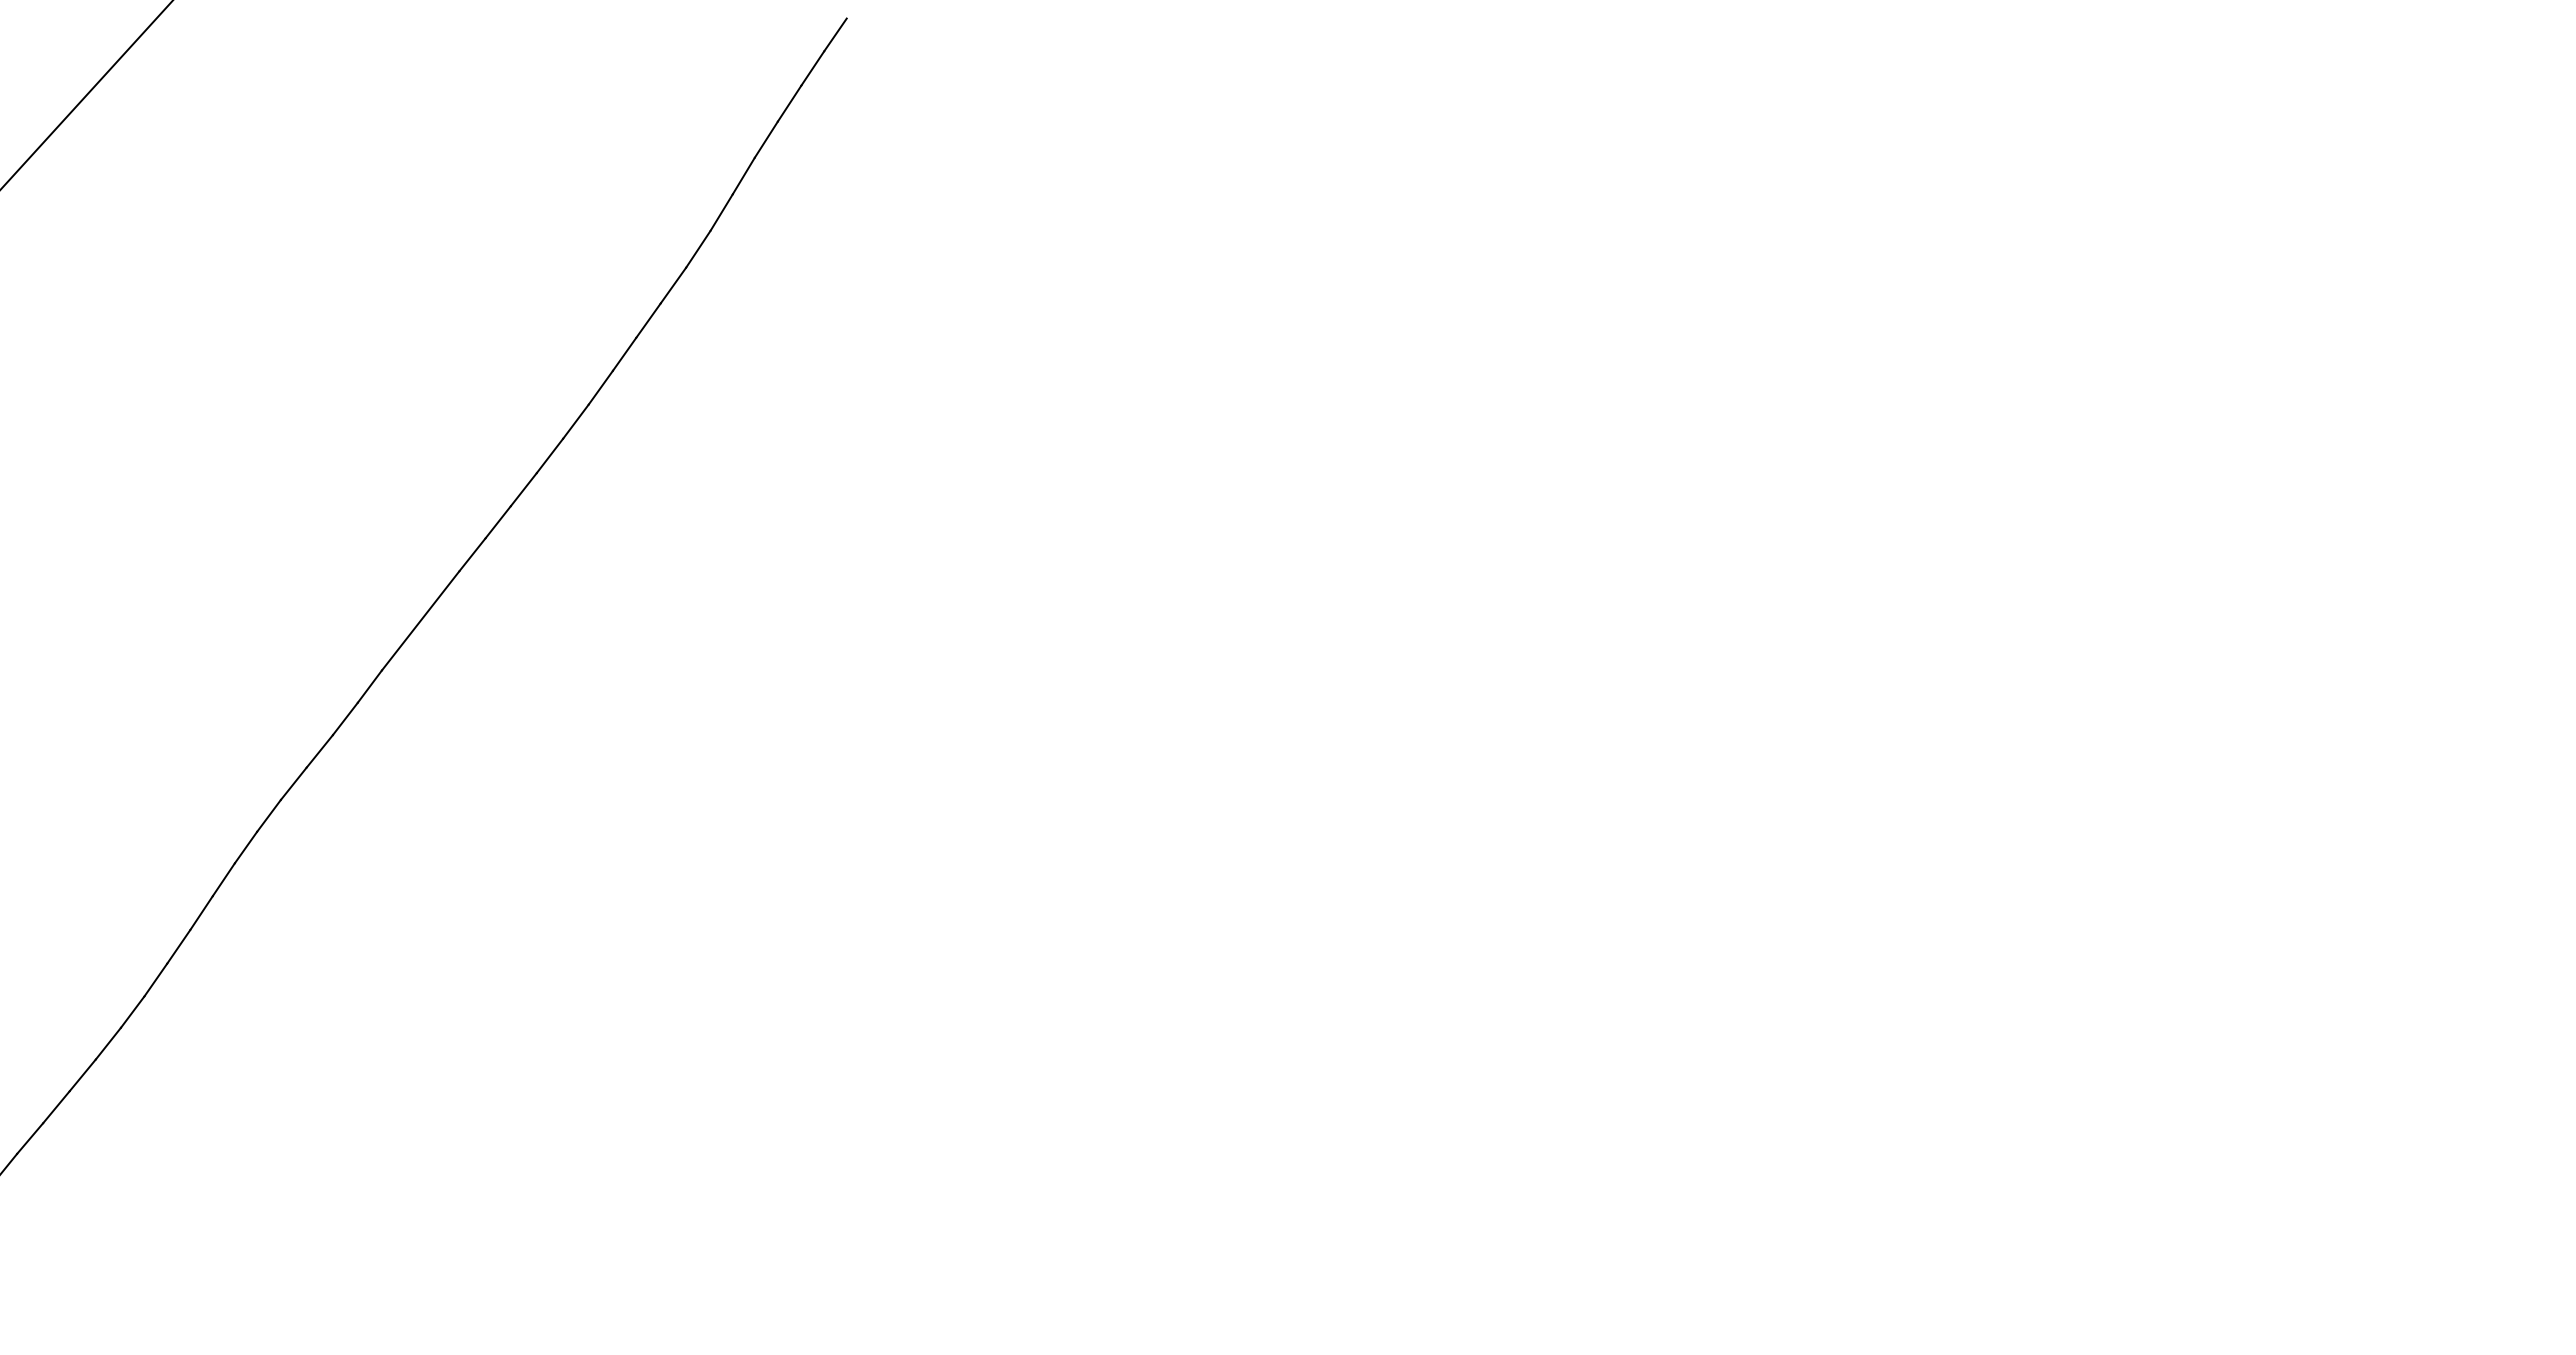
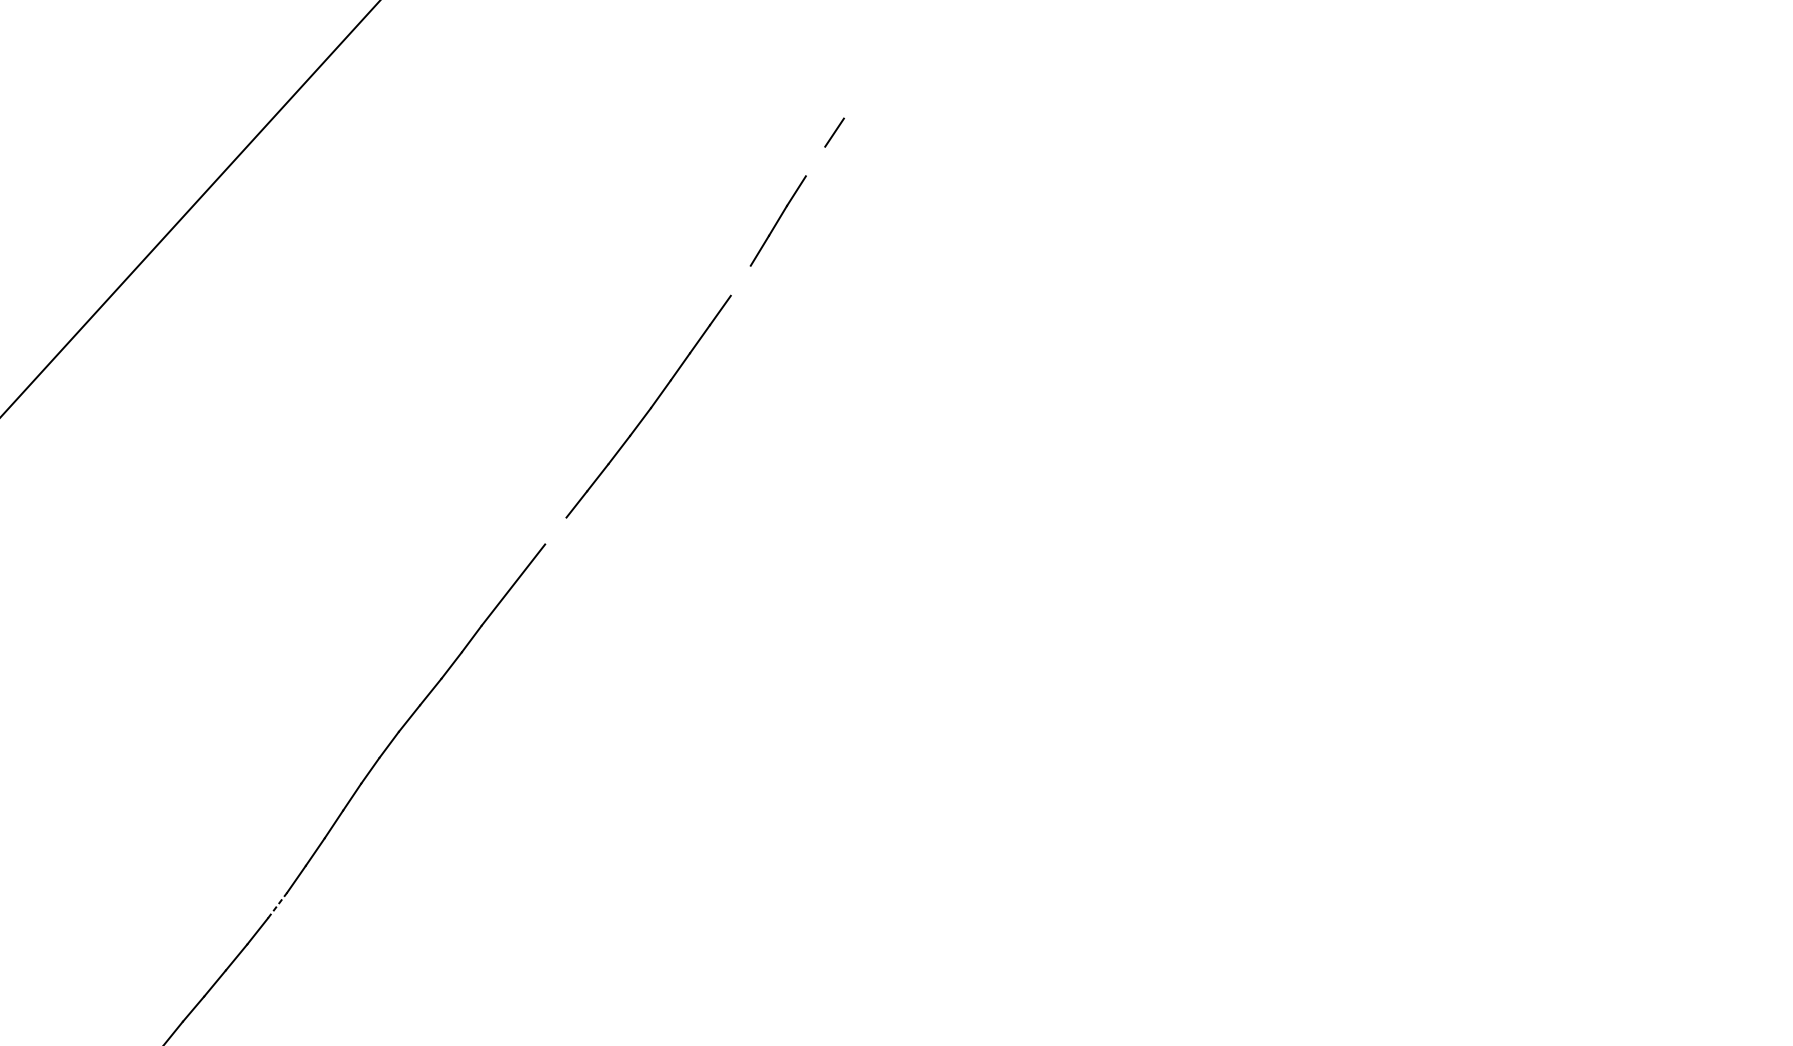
line: (835, 34) -> (853, 104), removed
line: (789, 103) -> (815, 161), removed
line: (698, 248) -> (740, 280), removed
line: (472, 554) -> (555, 530), removed
line: (132, 1012) -> (277, 905), solid -> dashed

